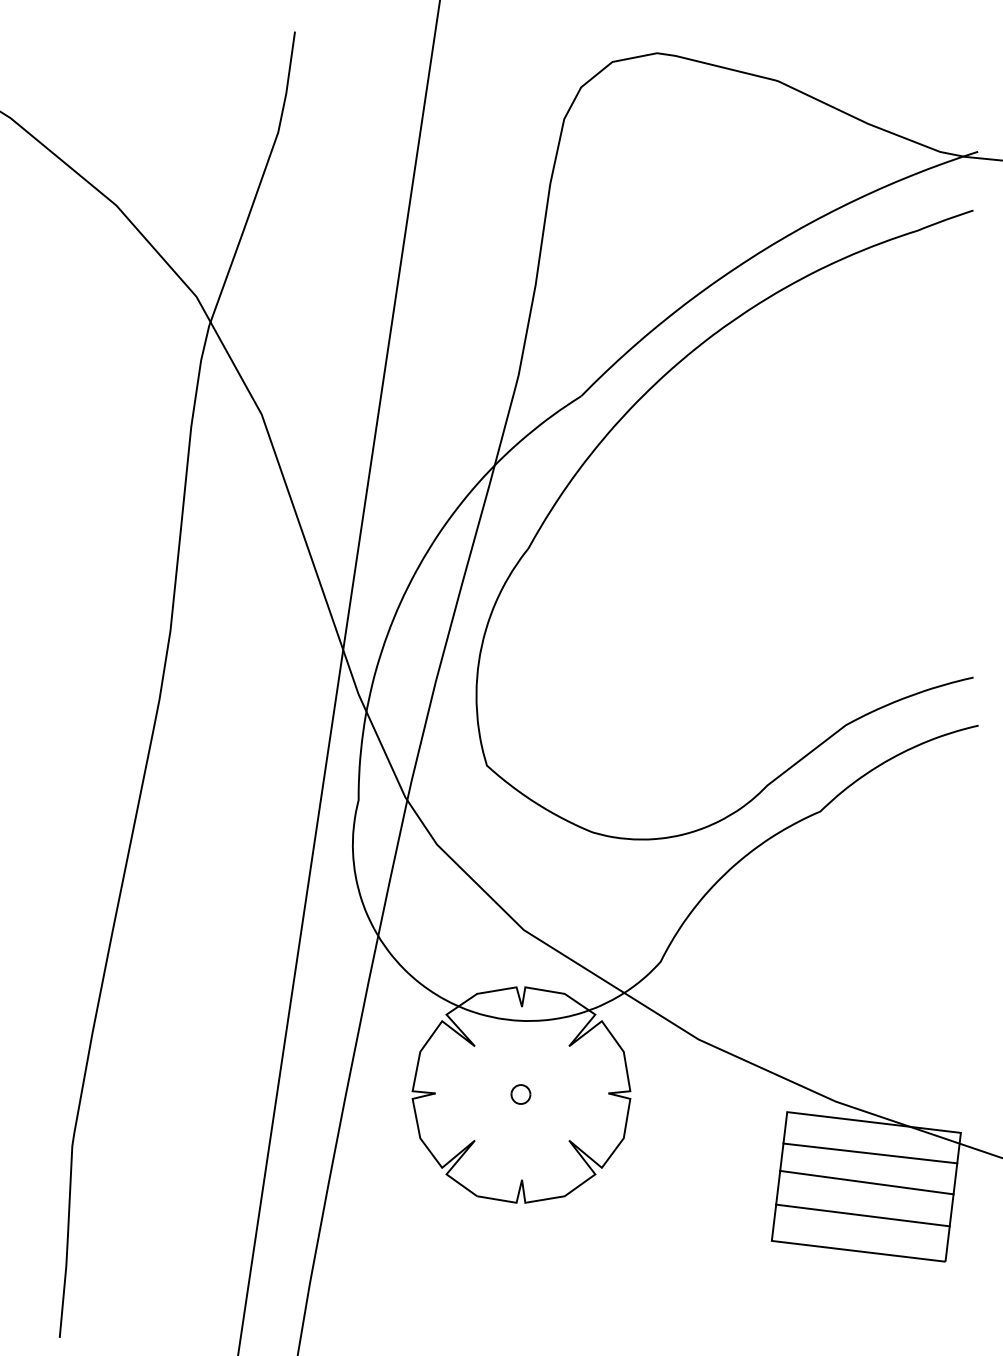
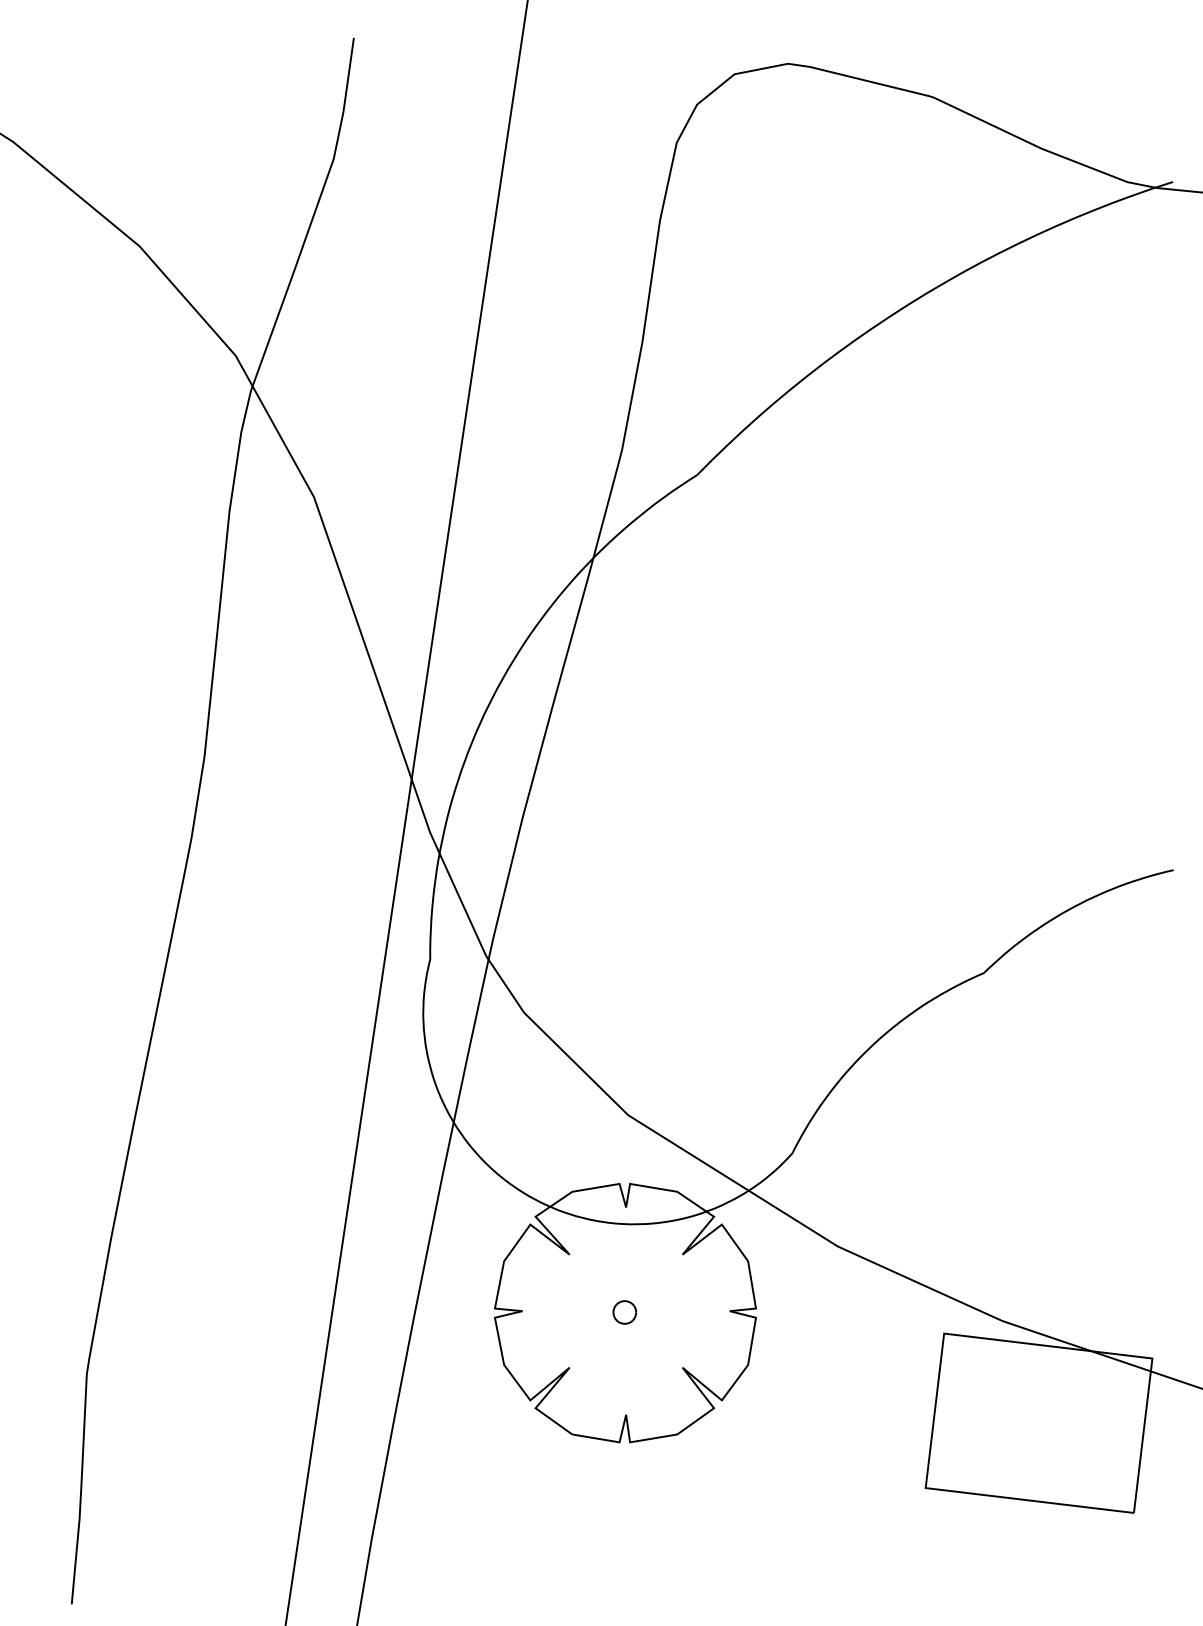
curve: (614, 428) -> (736, 513), removed
line: (870, 1153) -> (1043, 1383), removed
line: (866, 1182) -> (1039, 1418), removed
line: (862, 1215) -> (1034, 1457), removed

